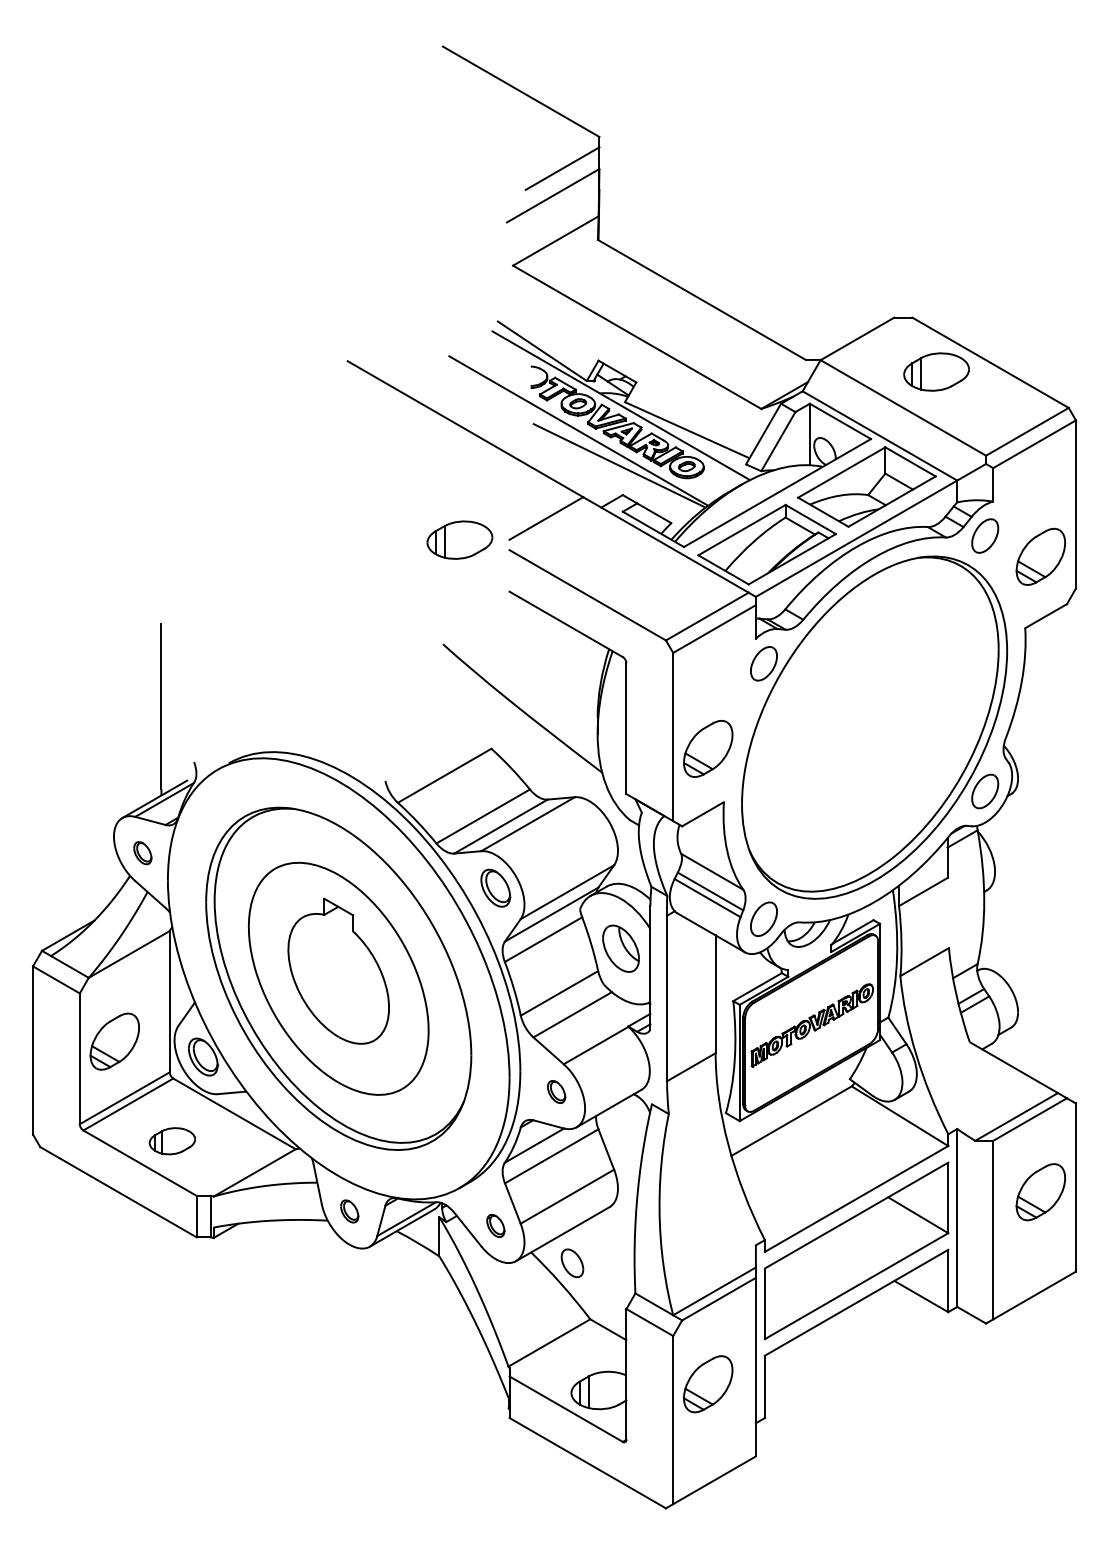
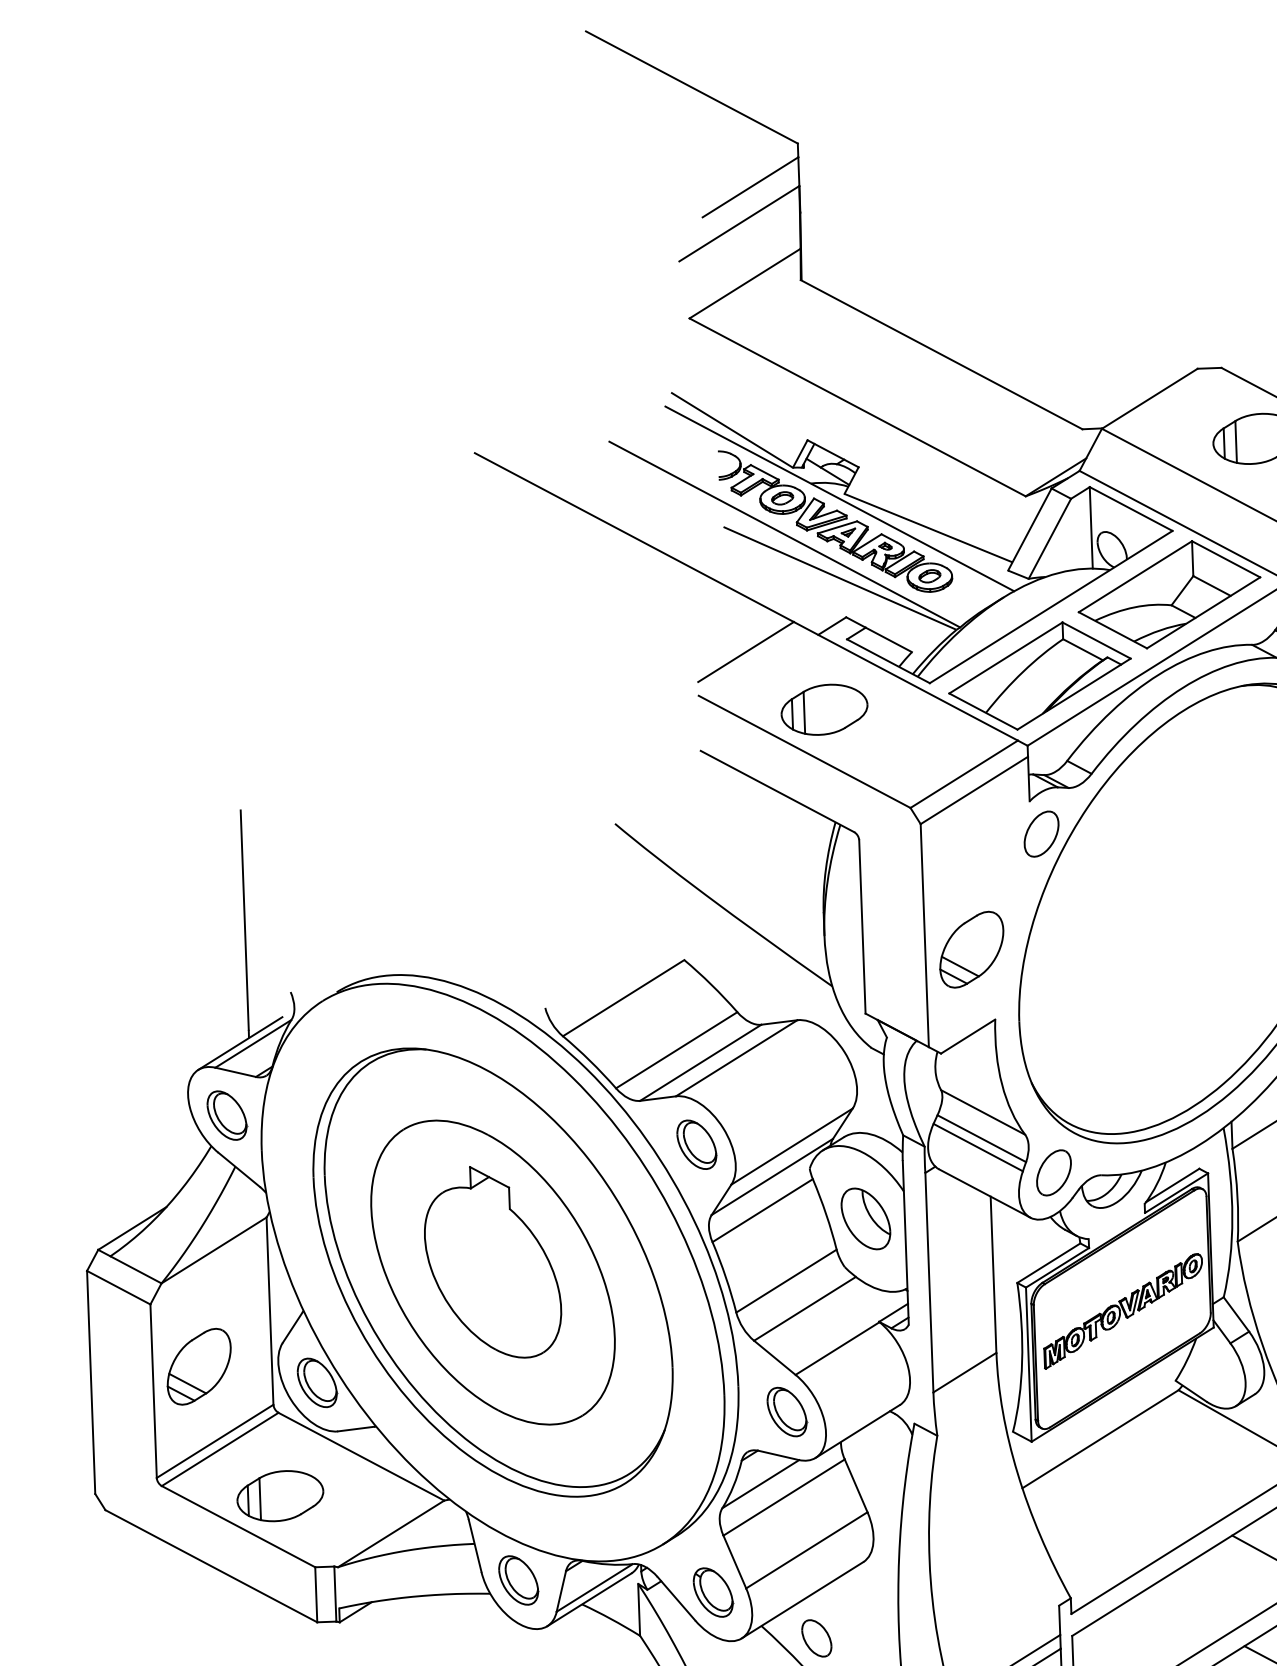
part: (459, 539) -> (823, 708), moved
part: (142, 852) -> (226, 1114), size x1.67
part: (556, 1091) -> (787, 1411), size x1.67
part: (172, 1140) -> (280, 1495), size x1.43
part: (349, 1211) -> (518, 1580), size x1.67
part: (495, 1225) -> (712, 1592), size x1.67

